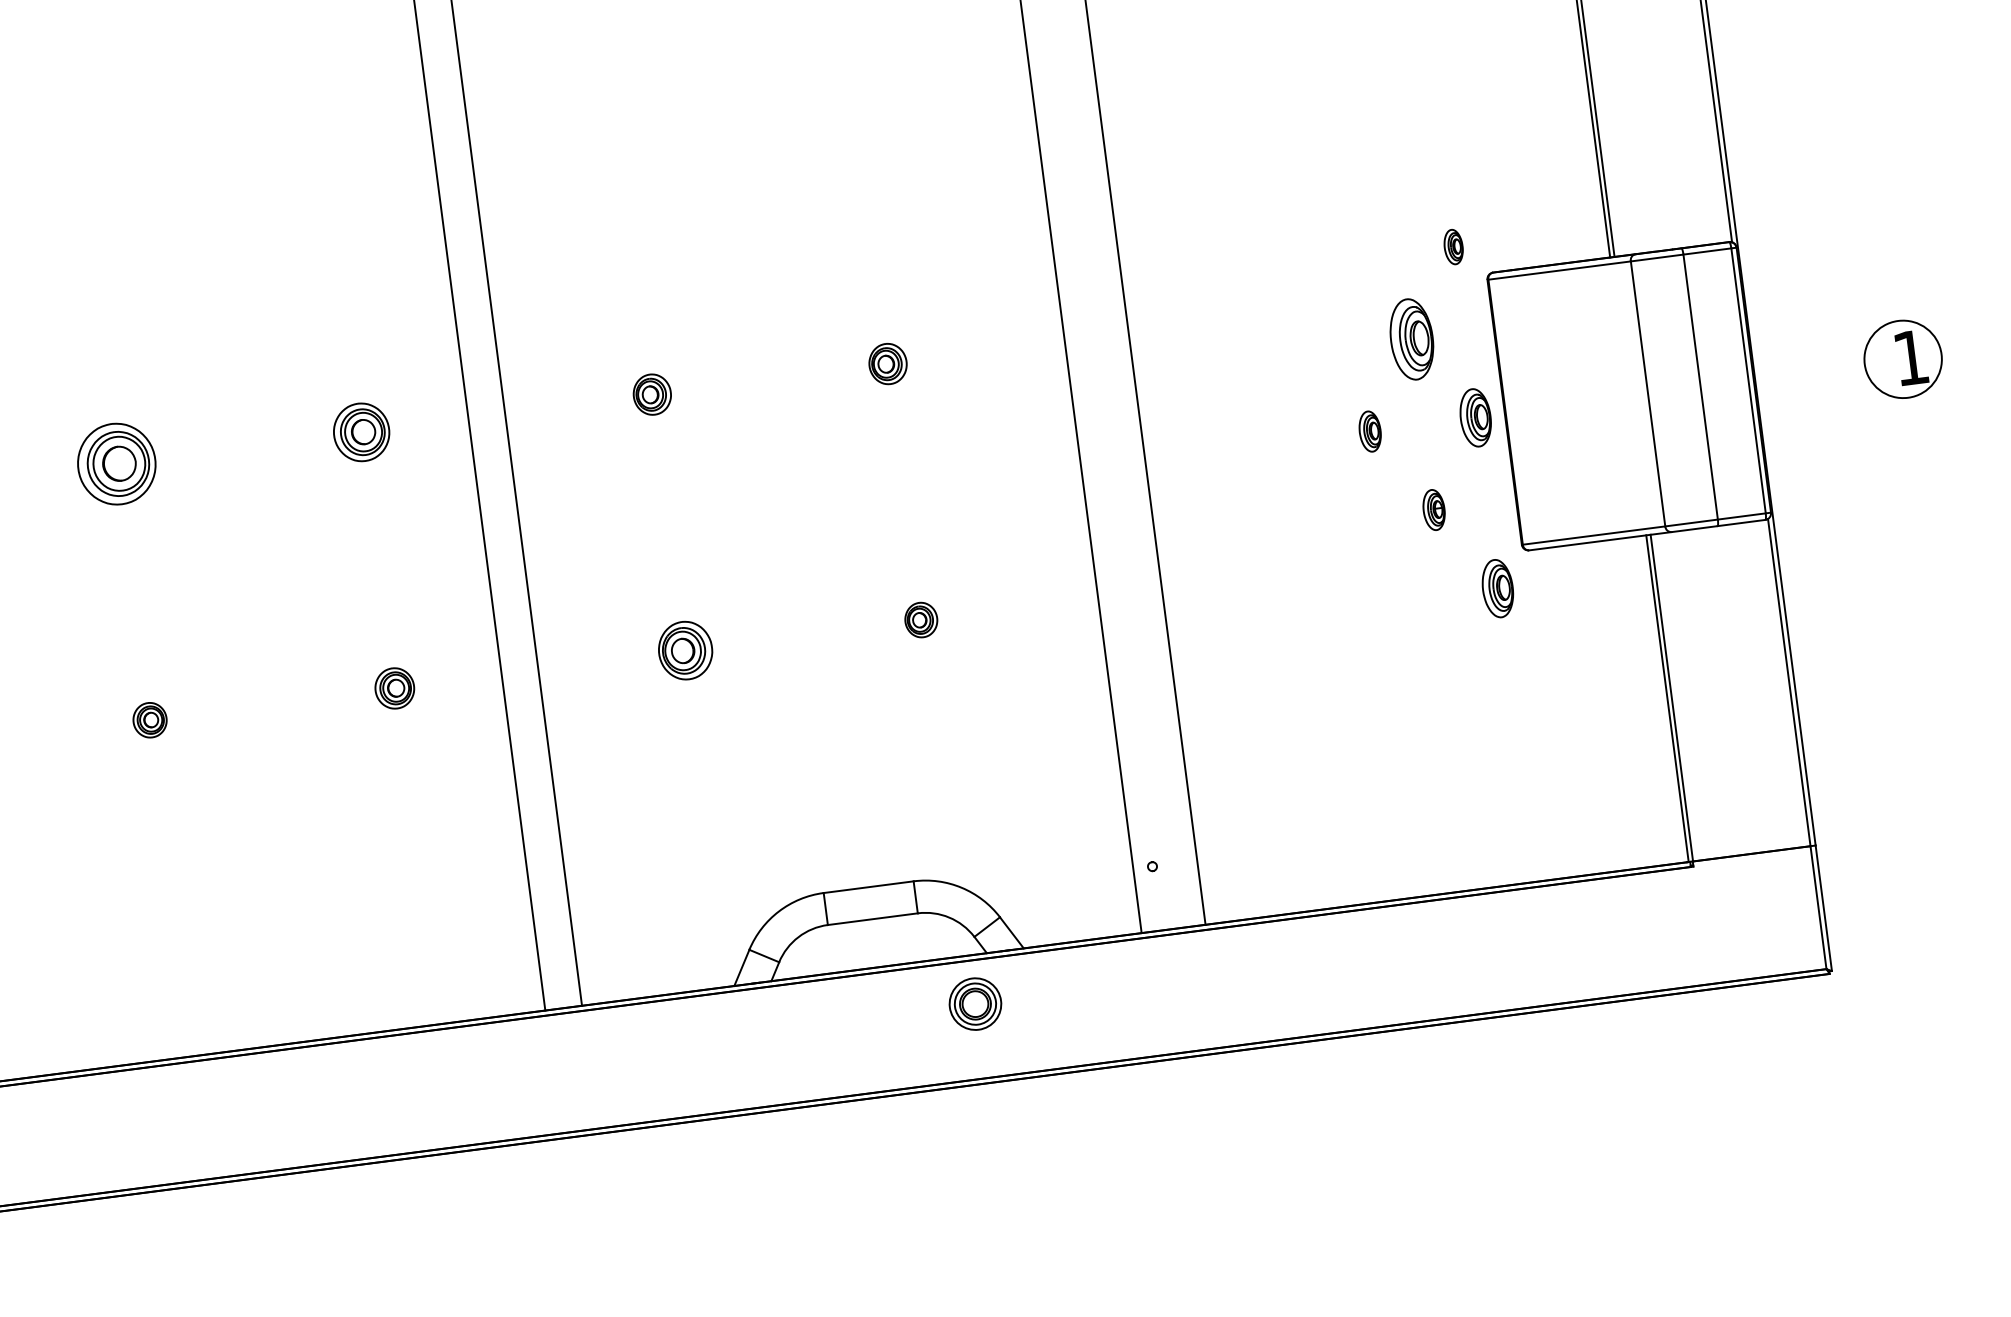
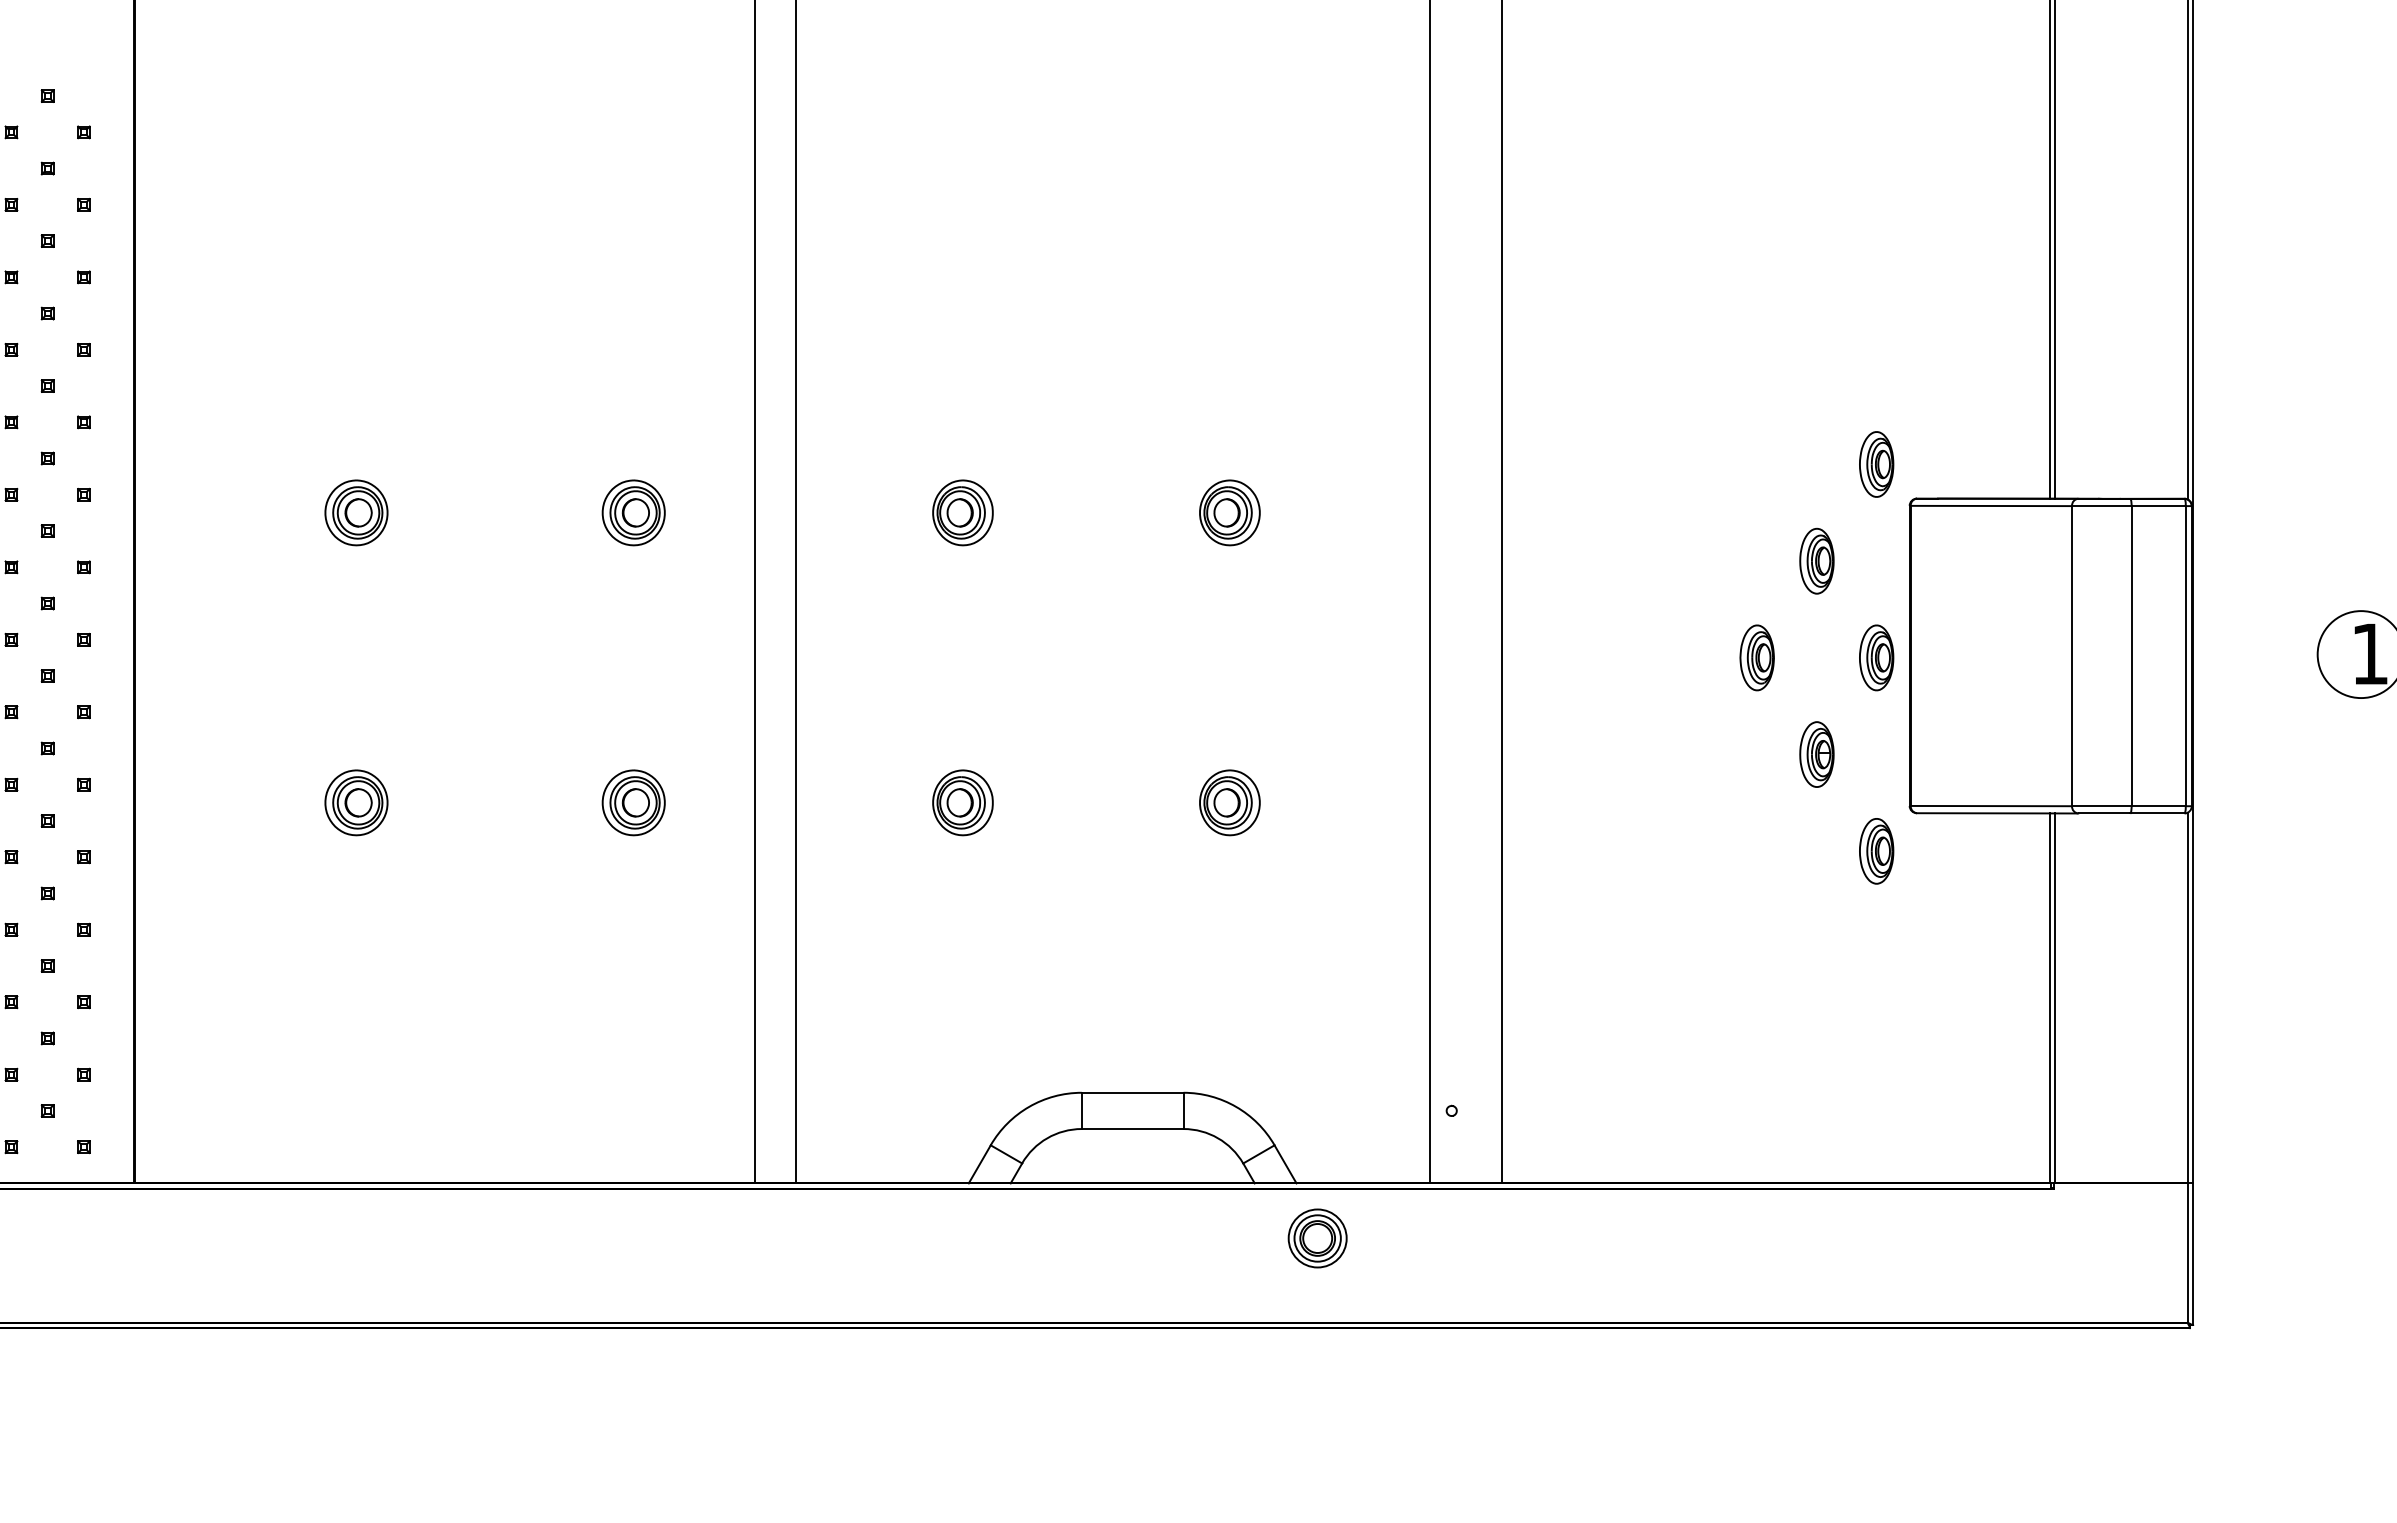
part: (1453, 247) -> (1876, 464), size x1.67
part: (1411, 338) -> (1816, 560), size x0.71
part: (887, 363) -> (1229, 512), size x1.43
part: (651, 394) -> (962, 512), size x1.43
part: (1369, 431) -> (1756, 657), size x1.43
part: (116, 463) -> (356, 512), size x0.71
part: (1433, 510) -> (1816, 754), size x1.43
part: (920, 619) -> (1229, 802), size x1.67
part: (394, 688) -> (633, 802), size x1.43
part: (150, 719) -> (356, 802), size x1.67
part: (975, 1004) -> (1317, 1238), moved

